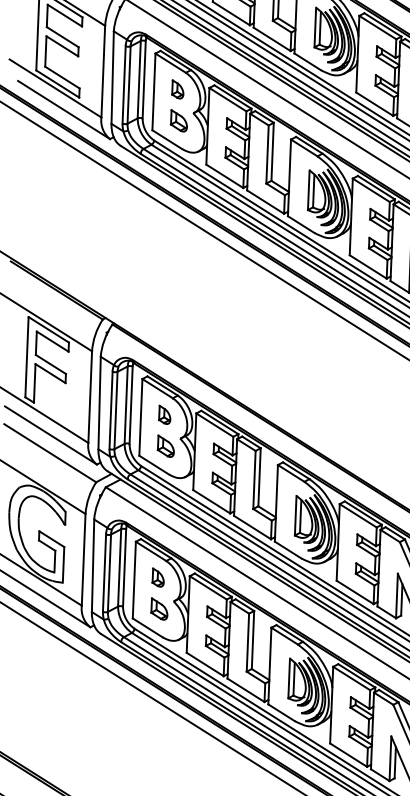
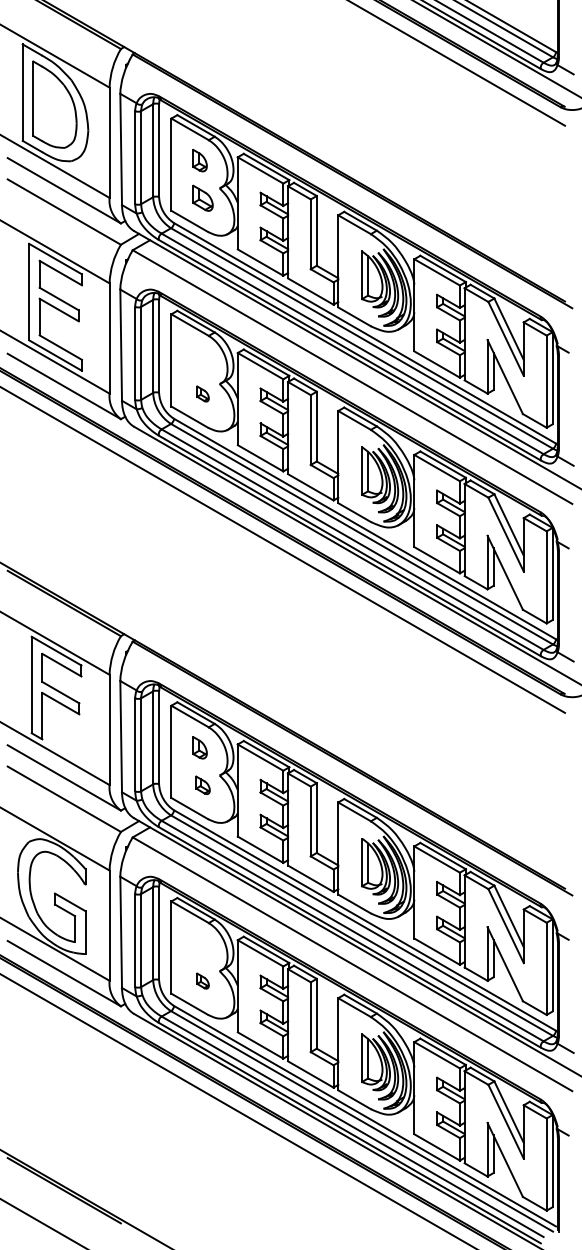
part: (177, 89) -> (199, 356), removed
part: (178, 120) -> (202, 393), size x0.6
part: (165, 445) -> (202, 784), size x0.7
part: (157, 577) -> (199, 943), removed
part: (159, 608) -> (202, 980), size x0.6

